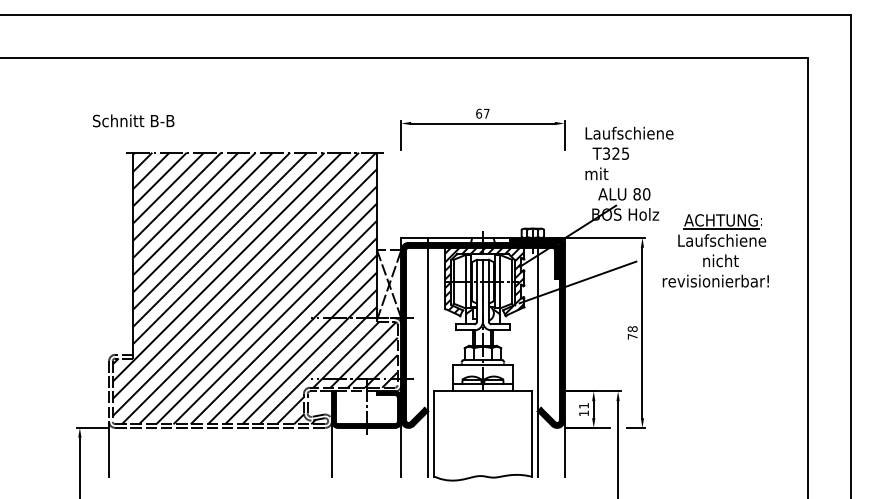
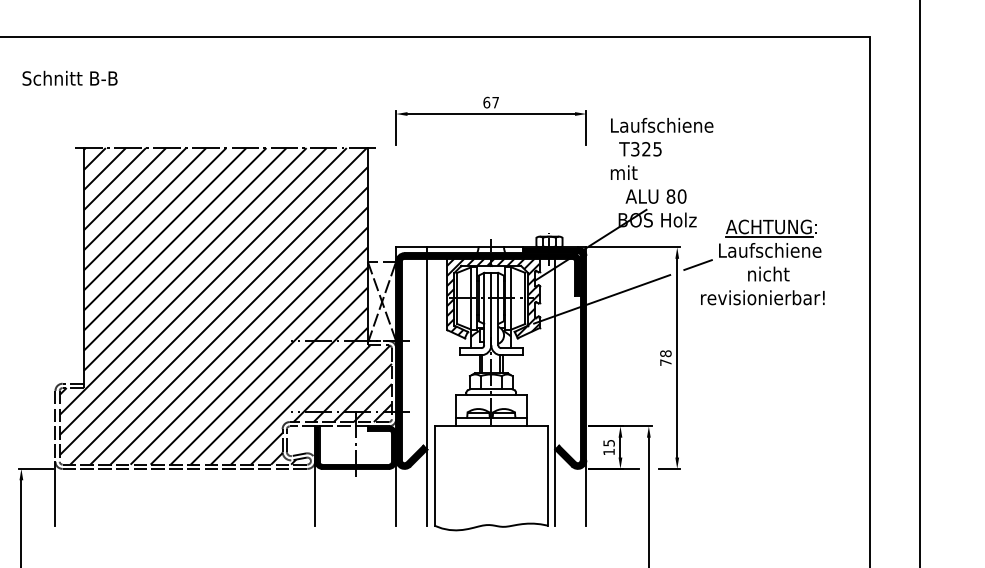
text: (133, 120) -> (69, 77), moved
line: (660, 252) -> (698, 264), added
text: (583, 405) -> (608, 442), 11 -> 15

